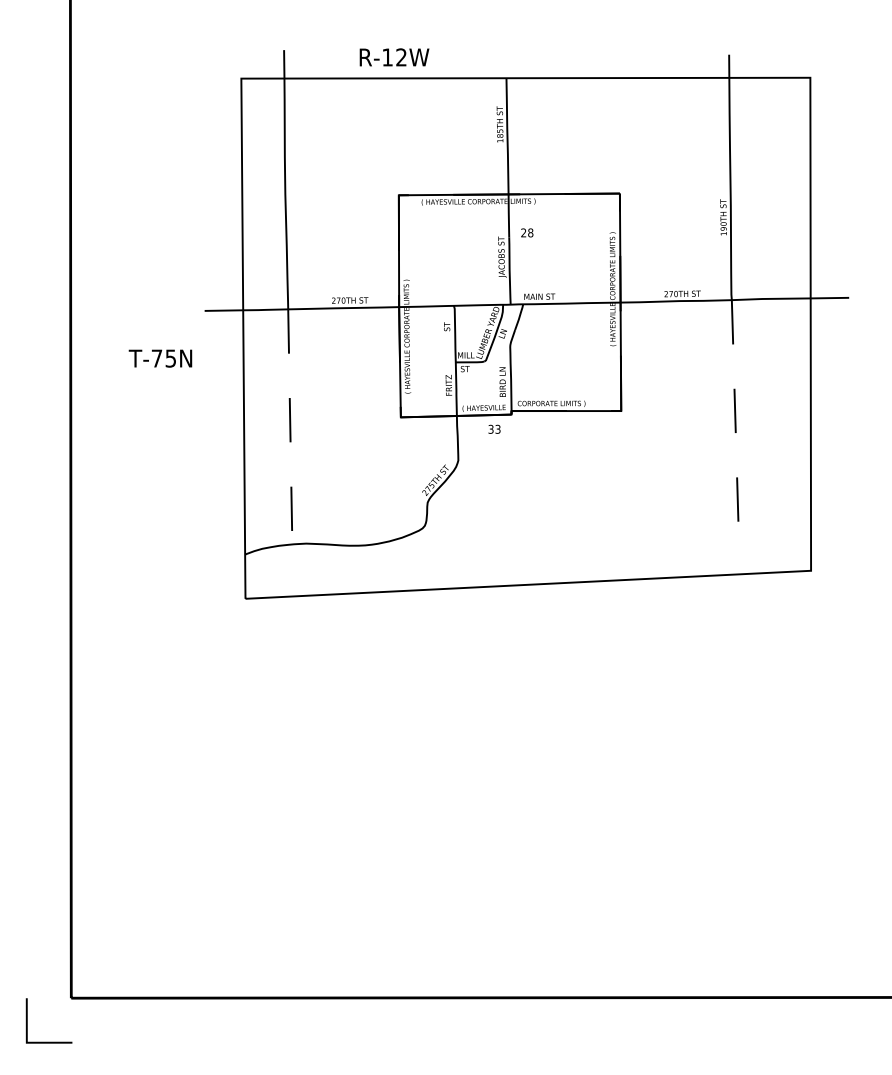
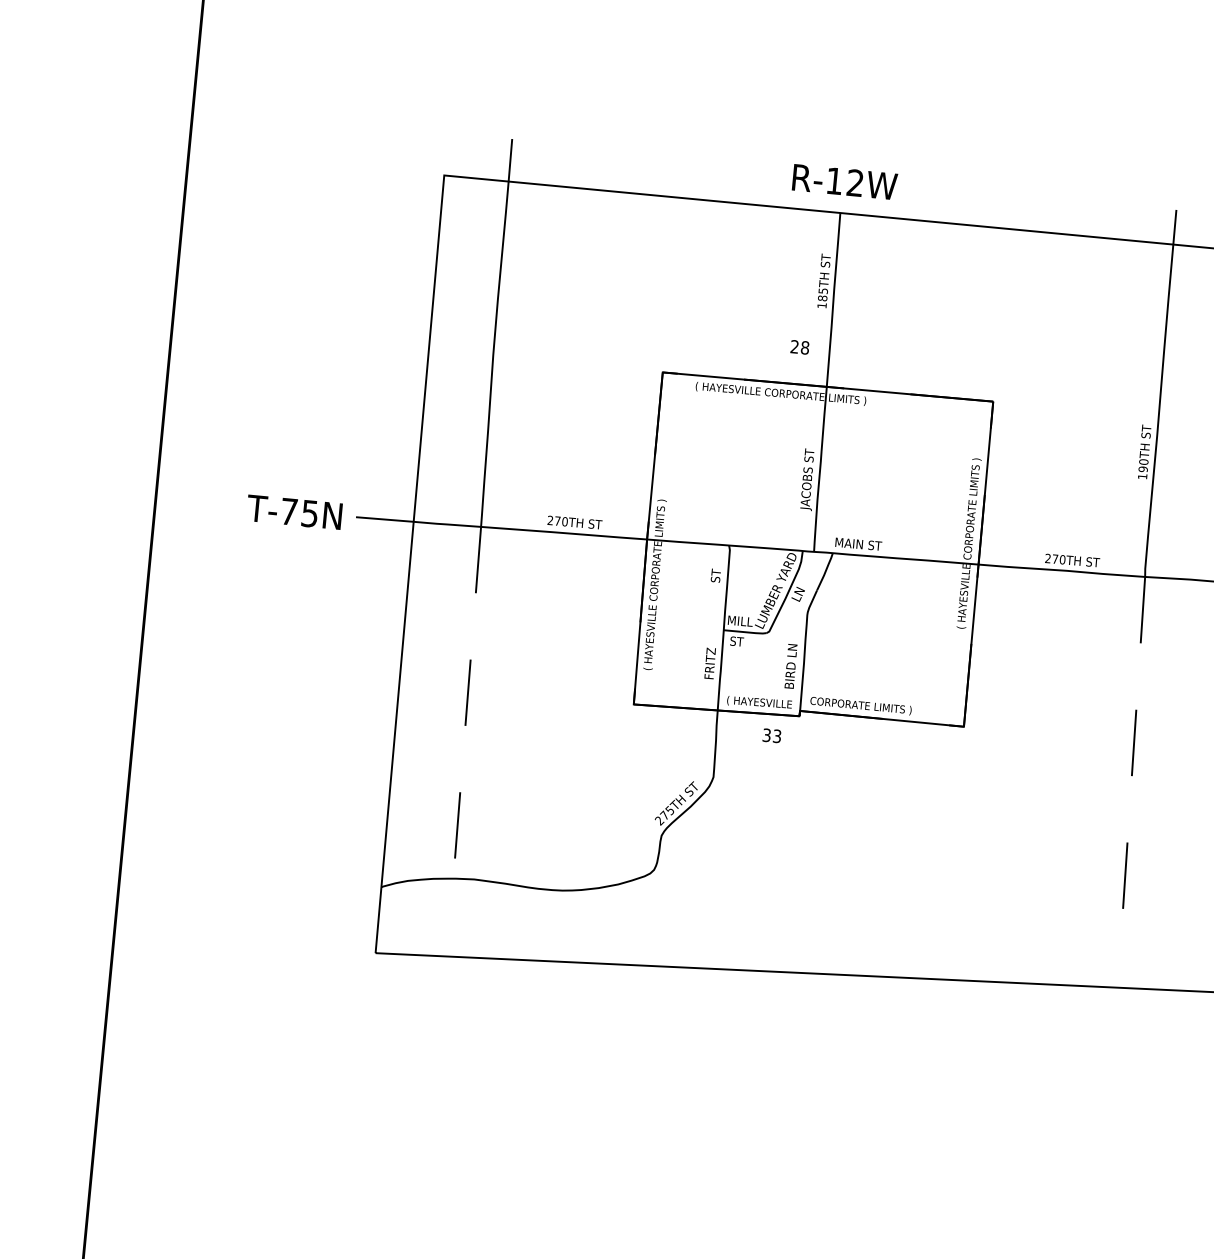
text: (394, 57) -> (844, 182), moved
text: (527, 232) -> (800, 346), moved
text: (160, 358) -> (294, 512), moved

